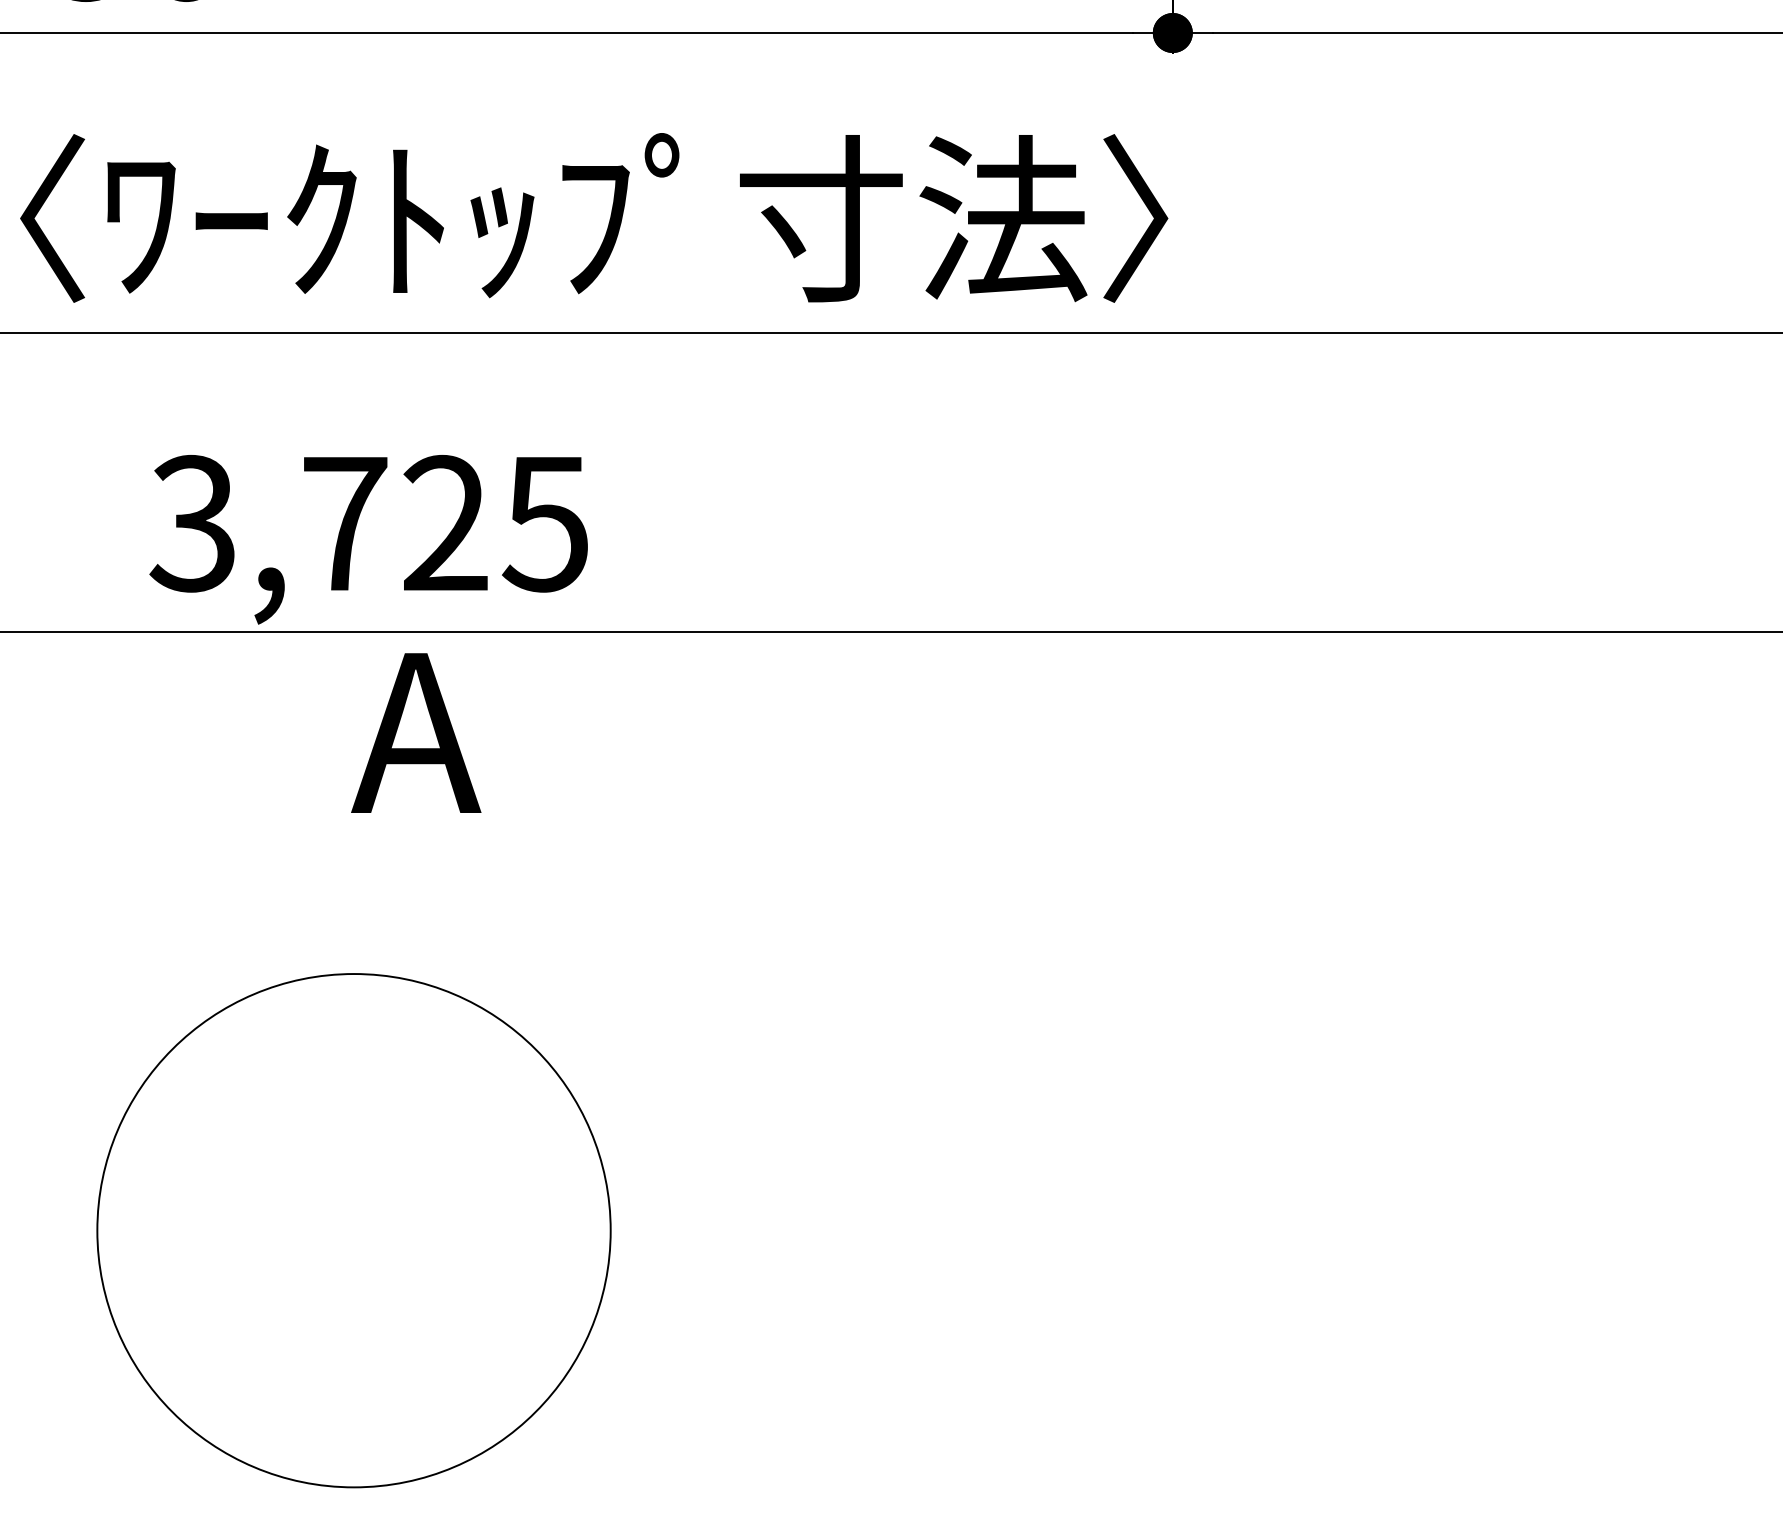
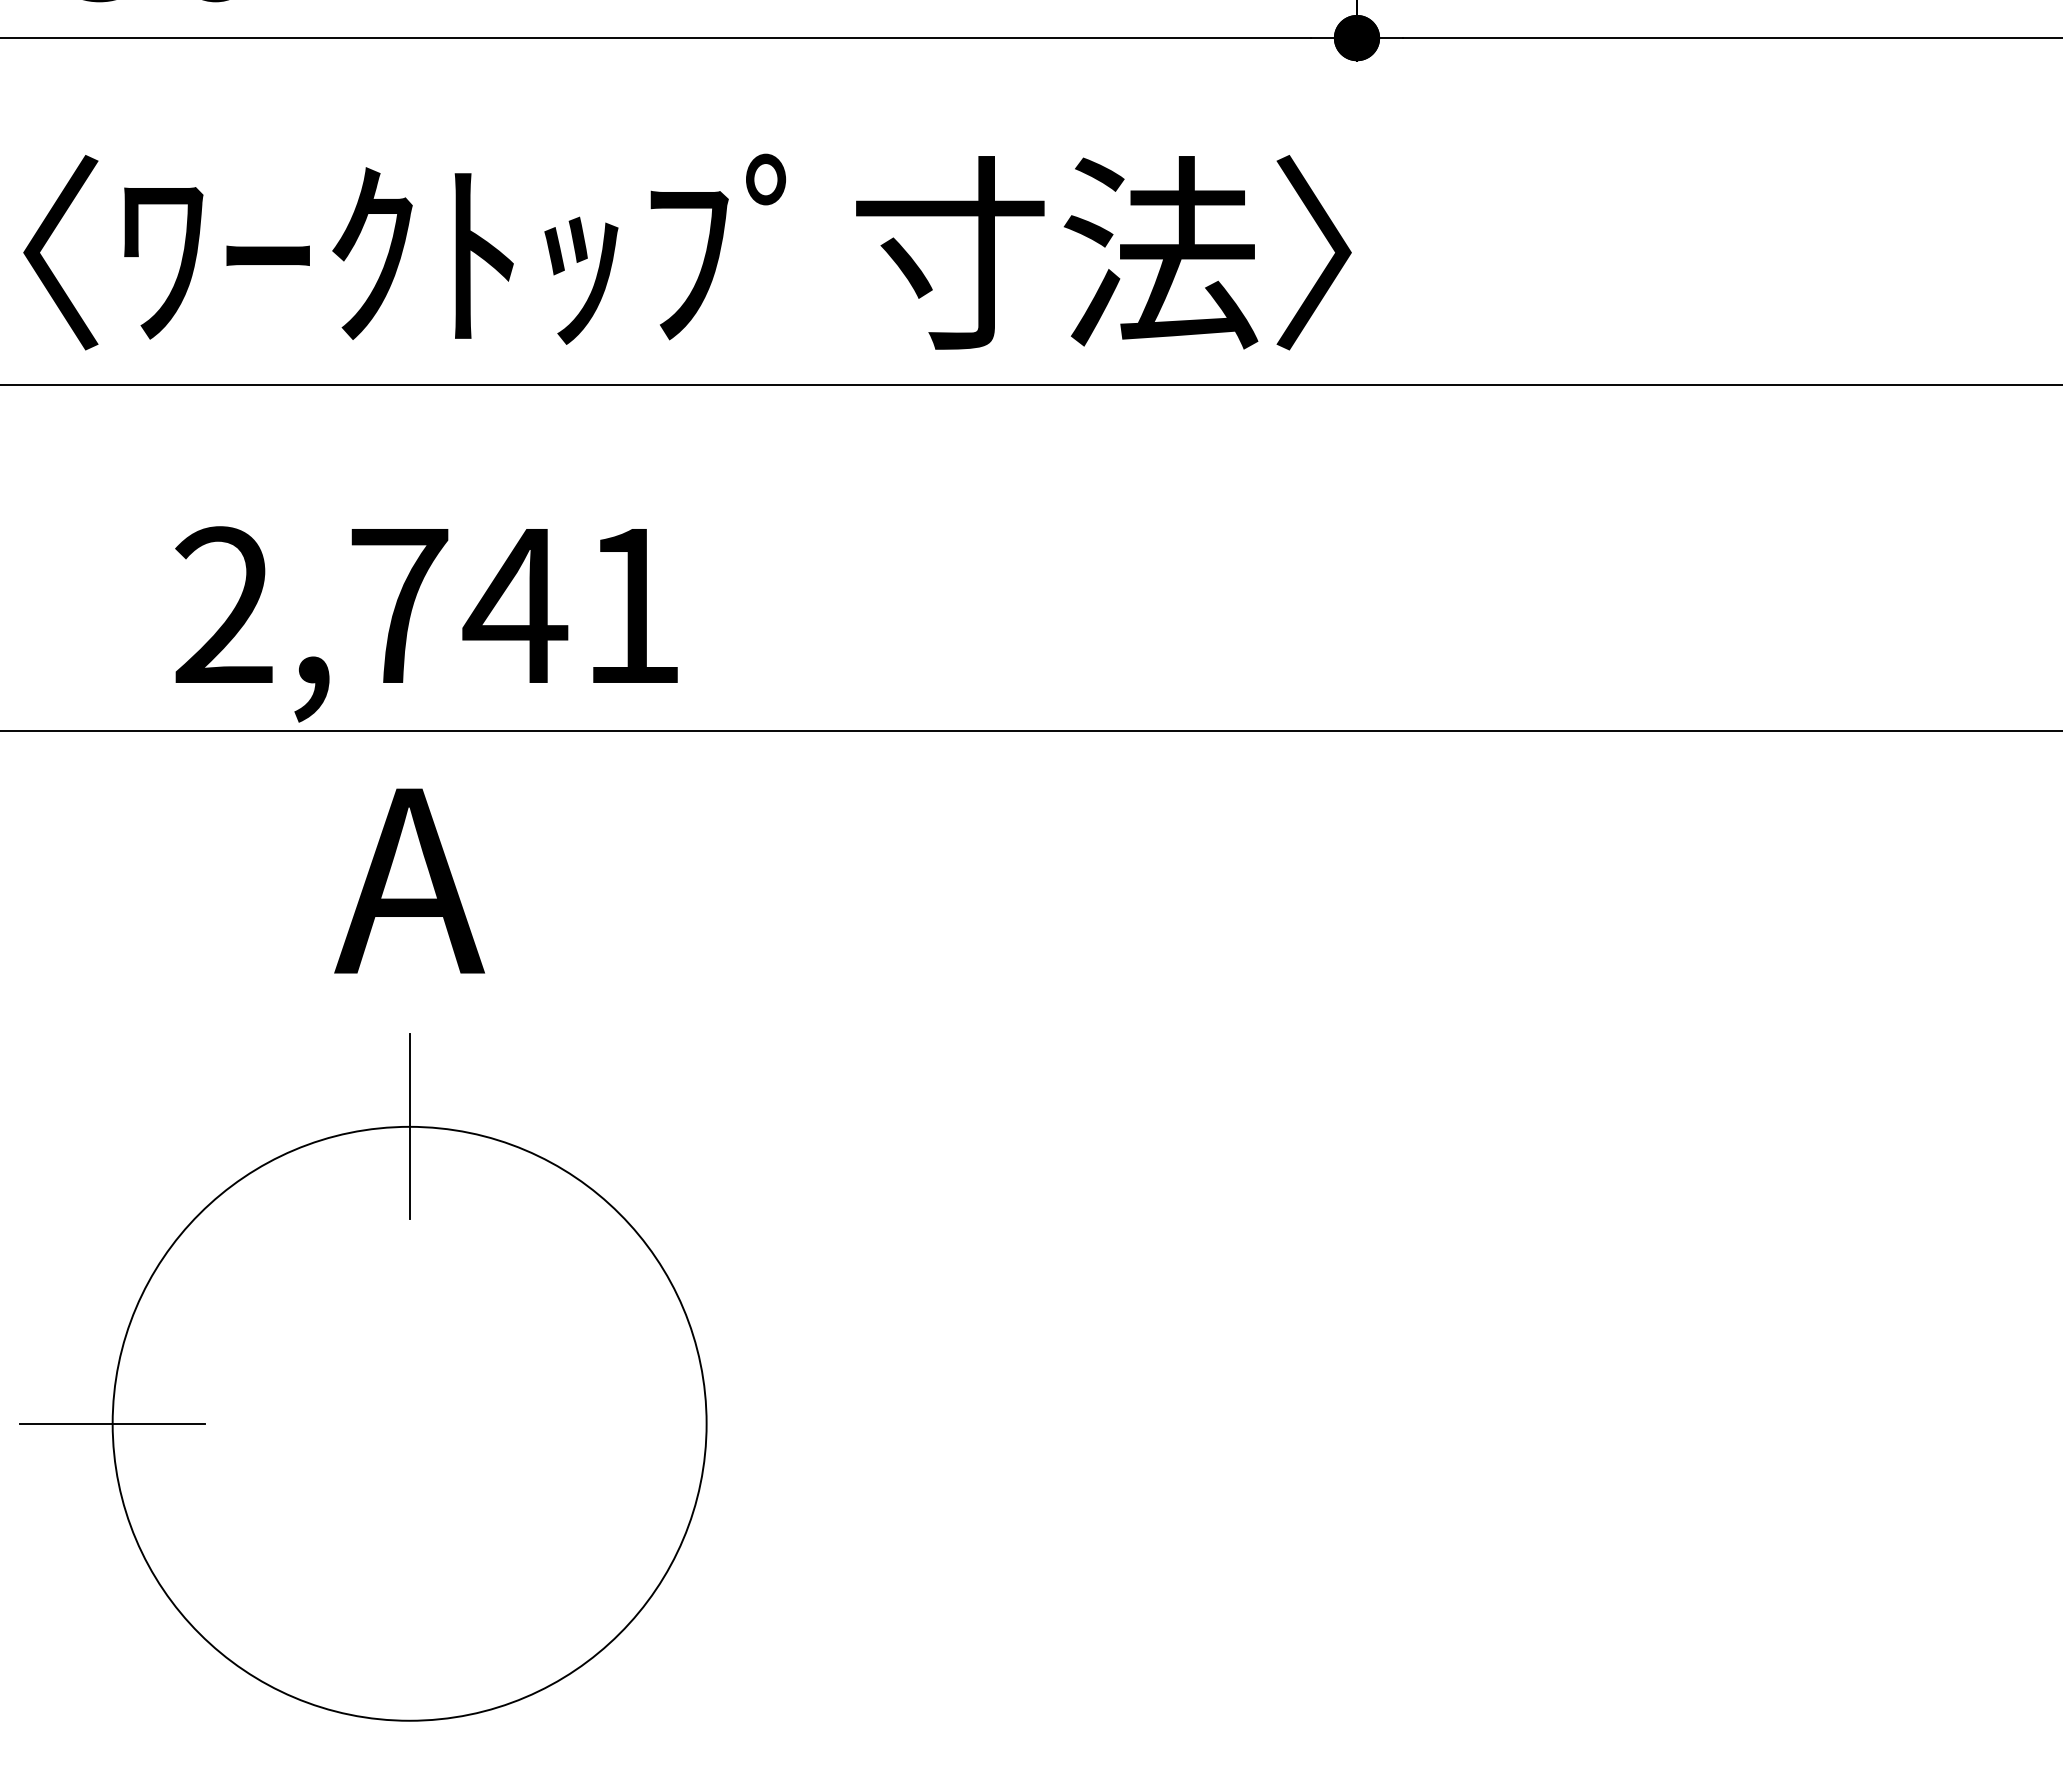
text: (368, 523) -> (426, 605), 3,725 -> 2,741
text: (416, 732) -> (409, 880), moved
line: (353, 973) -> (409, 1126), added
line: (97, 1230) -> (112, 1423), added

